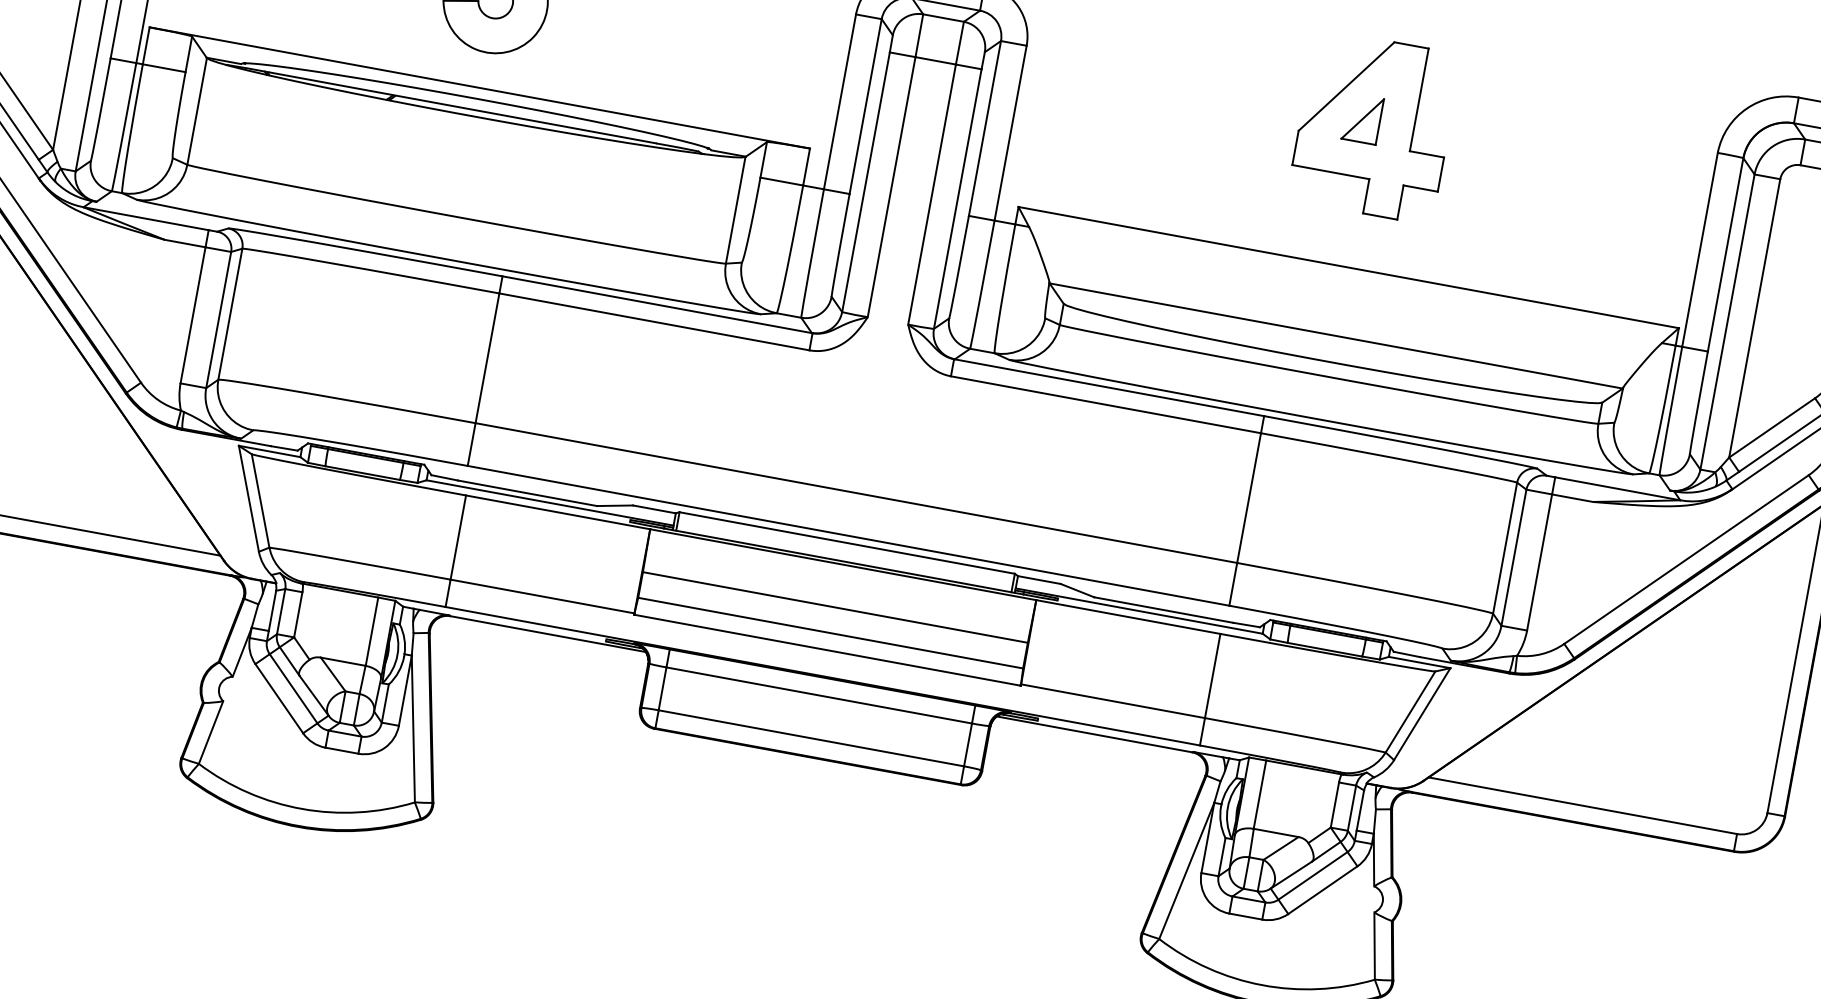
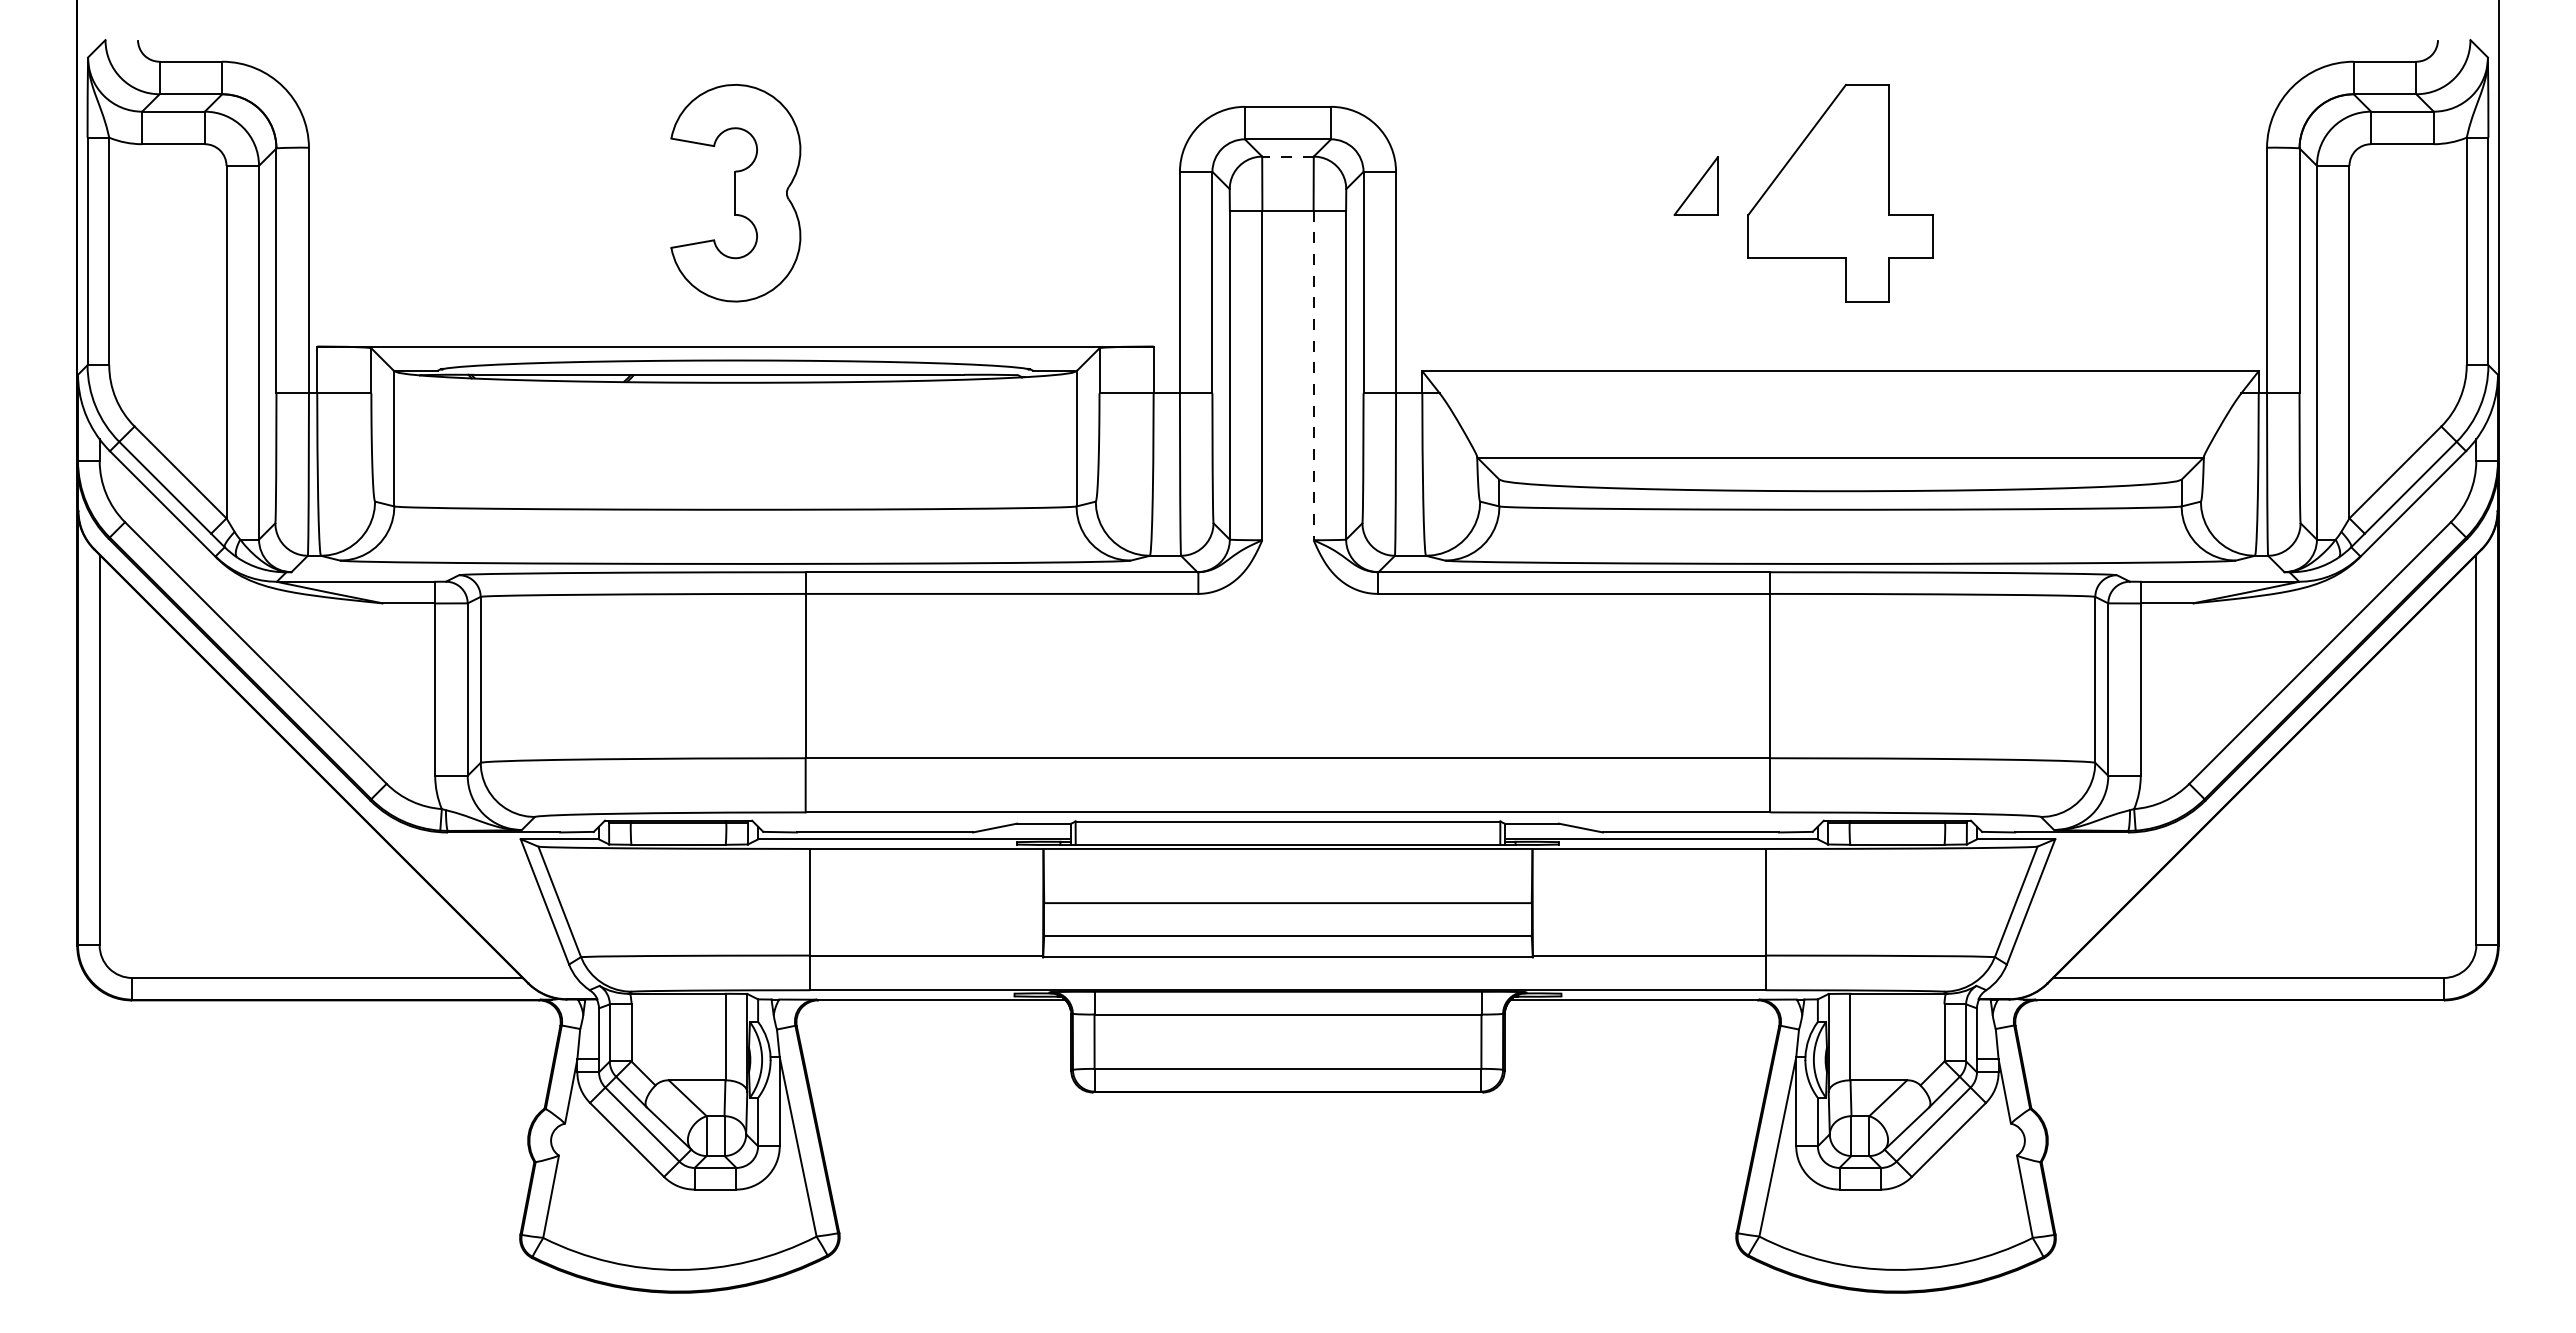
line: (943, 17) -> (1287, 156), solid -> dashed
part: (1362, 118) -> (1695, 185), moved
line: (931, 194) -> (1313, 375), solid -> dashed

